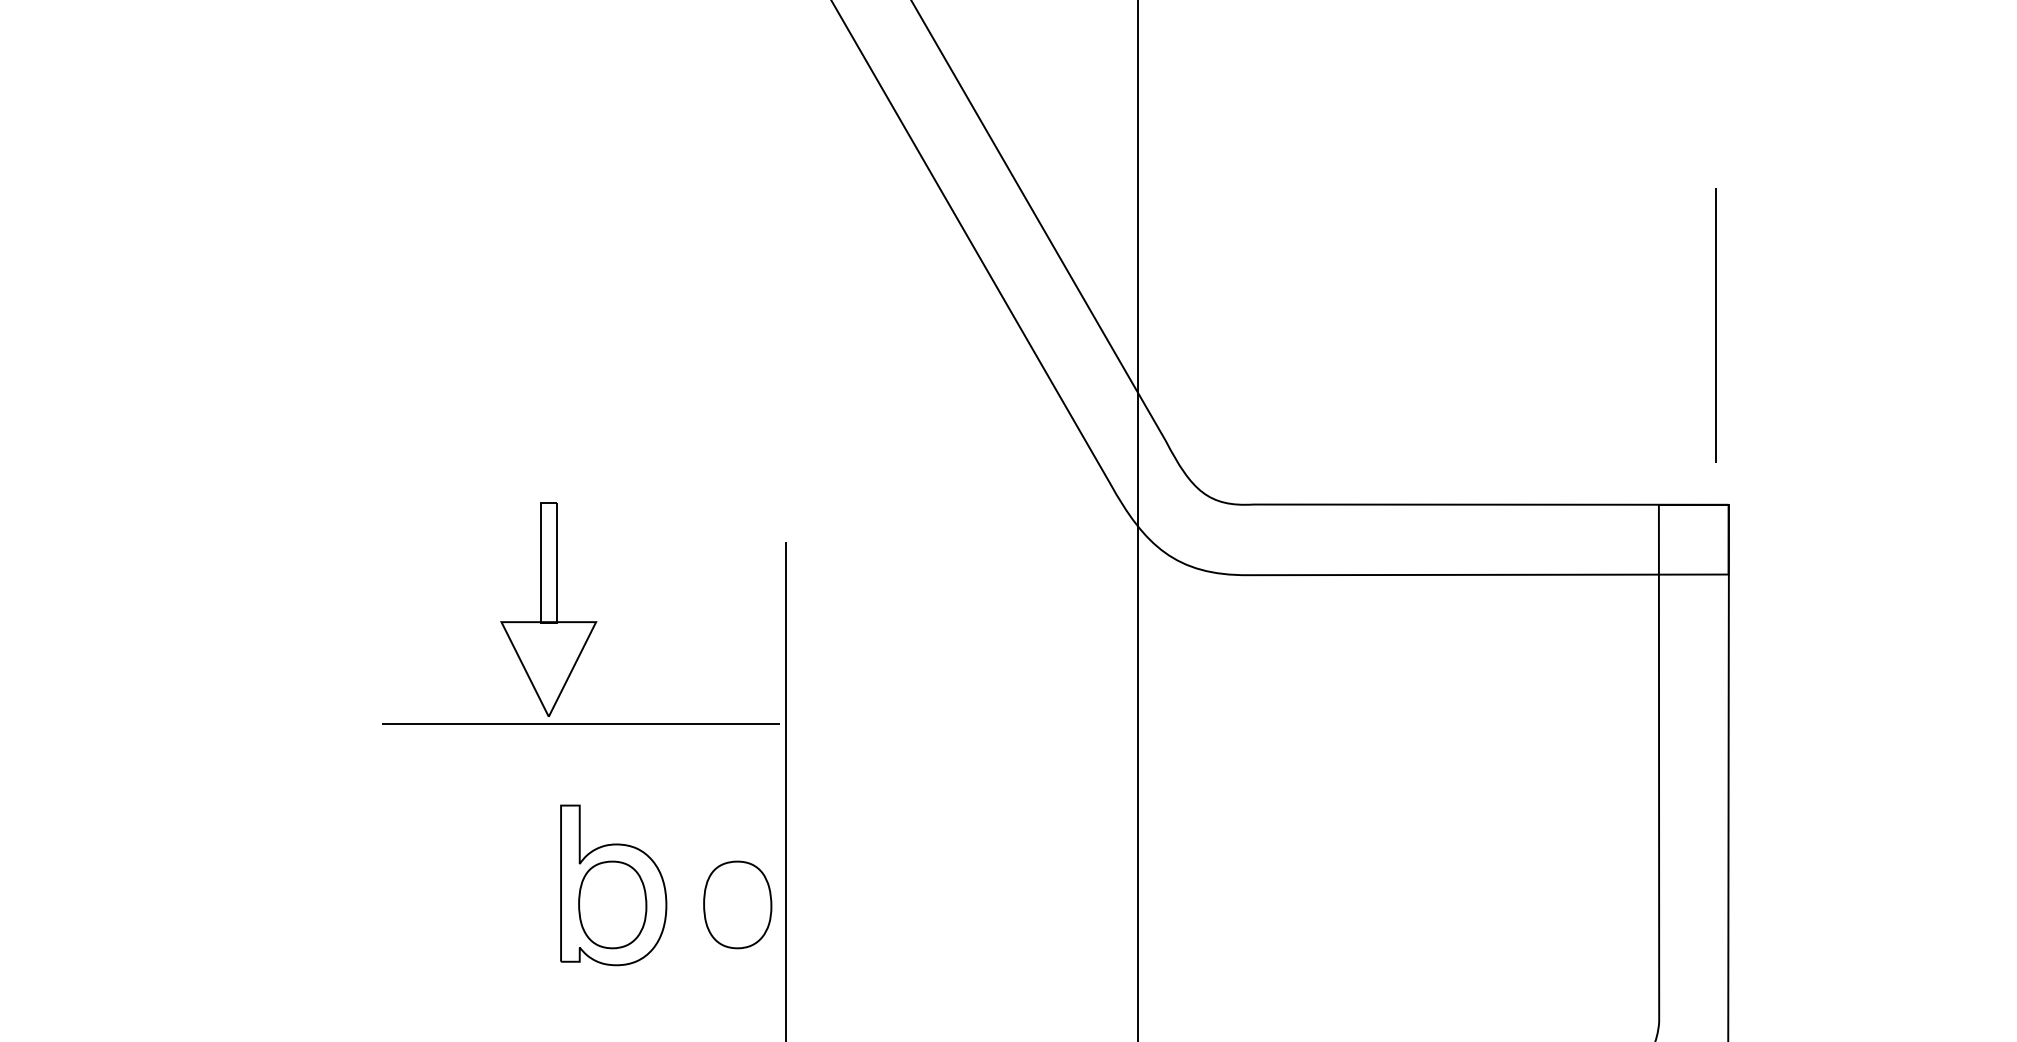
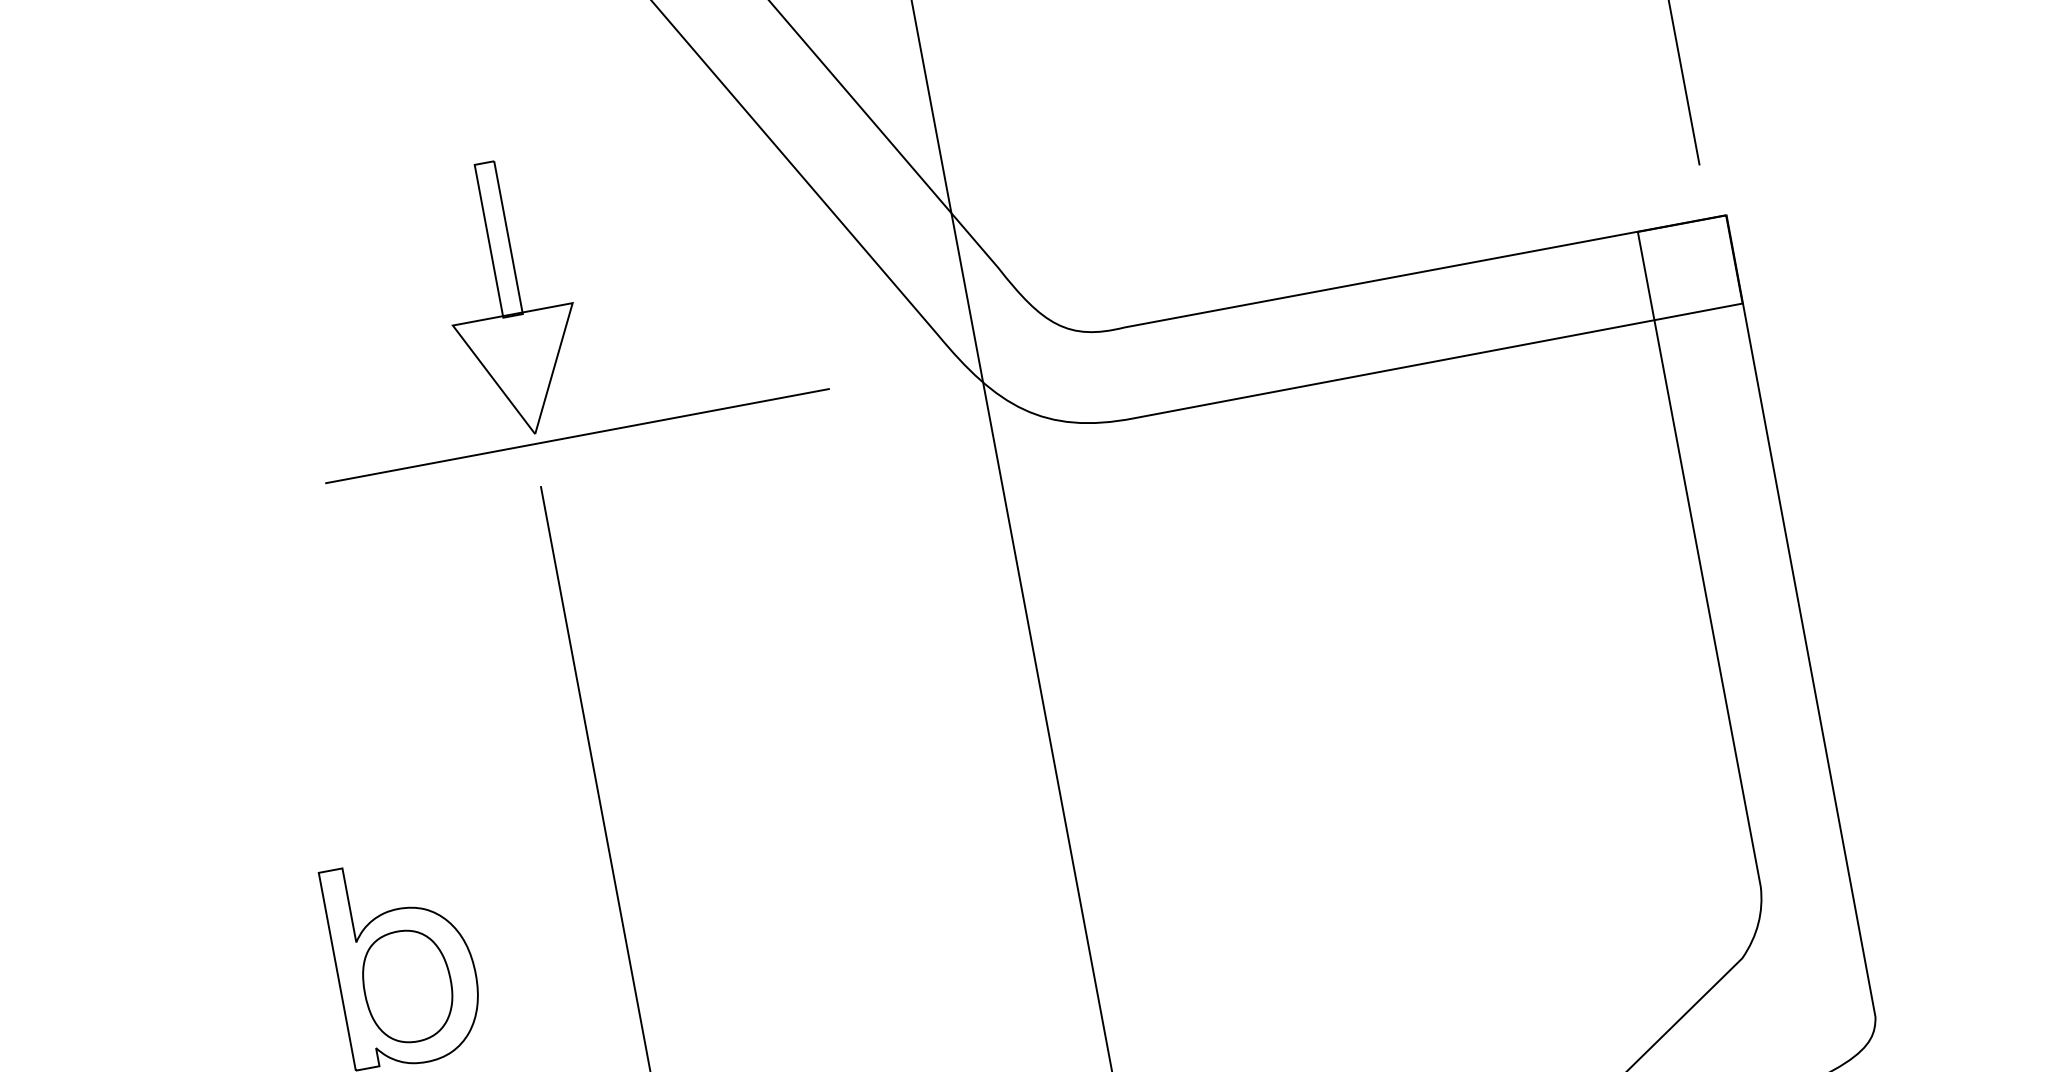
part: (580, 621) -> (552, 305), moved
part: (737, 904) -> (565, 956), removed

